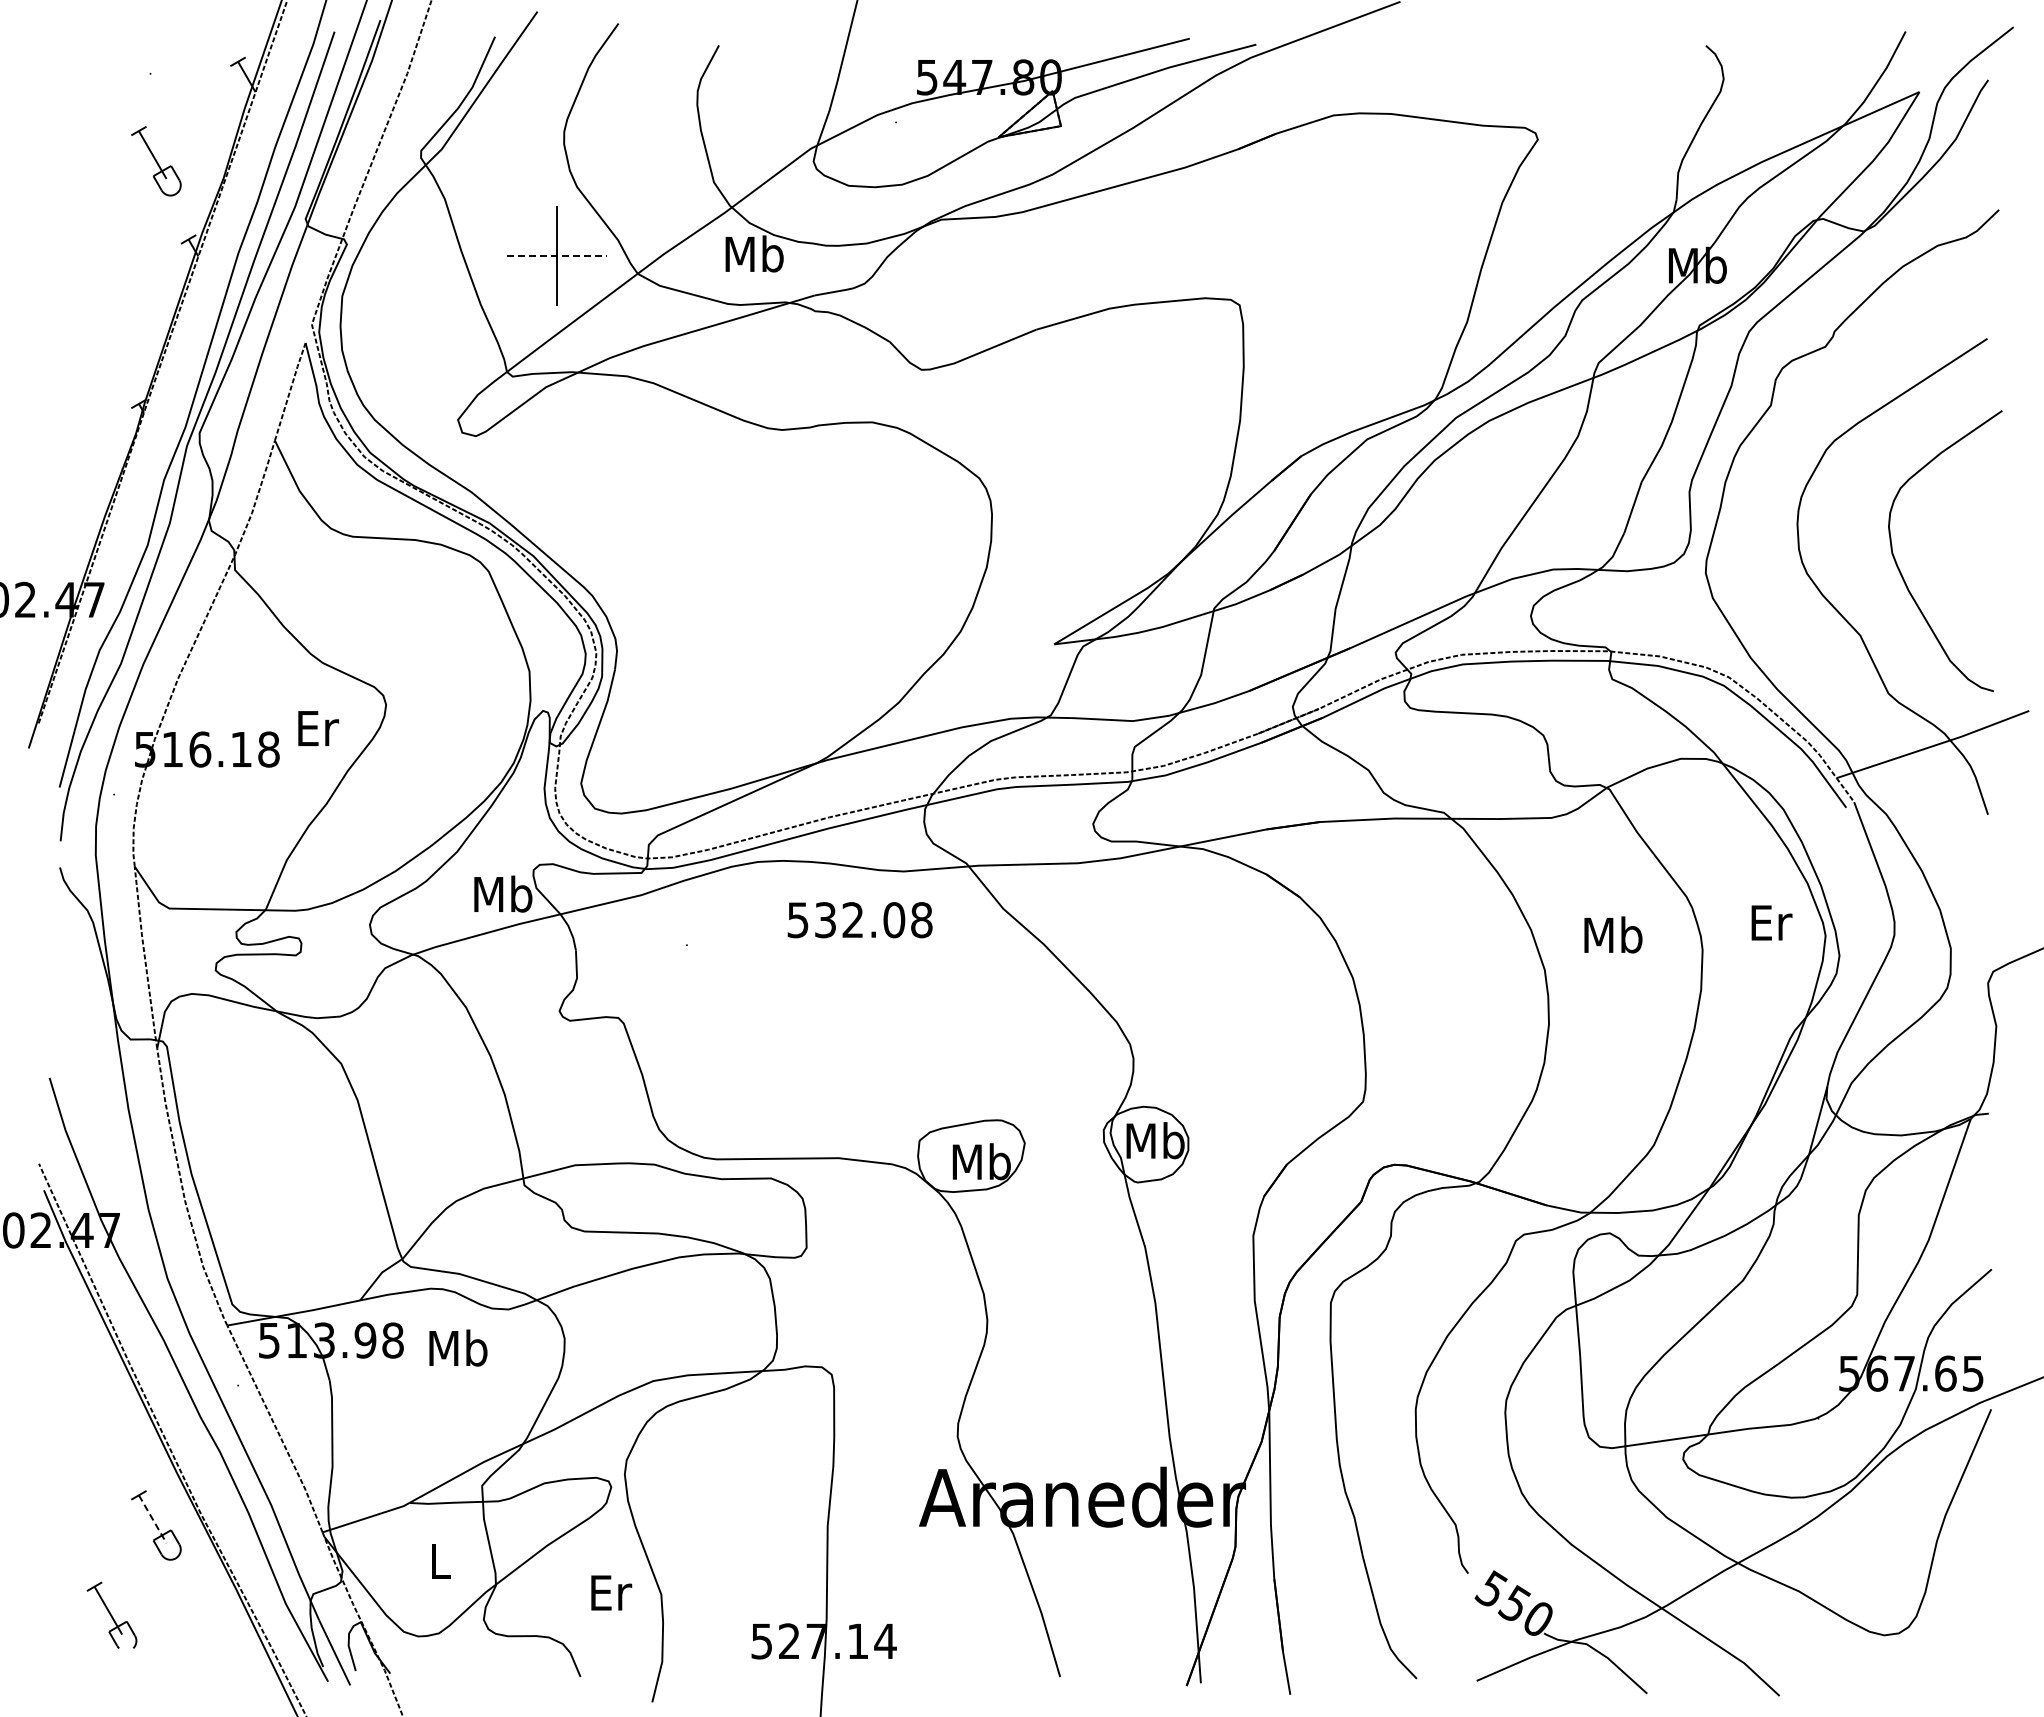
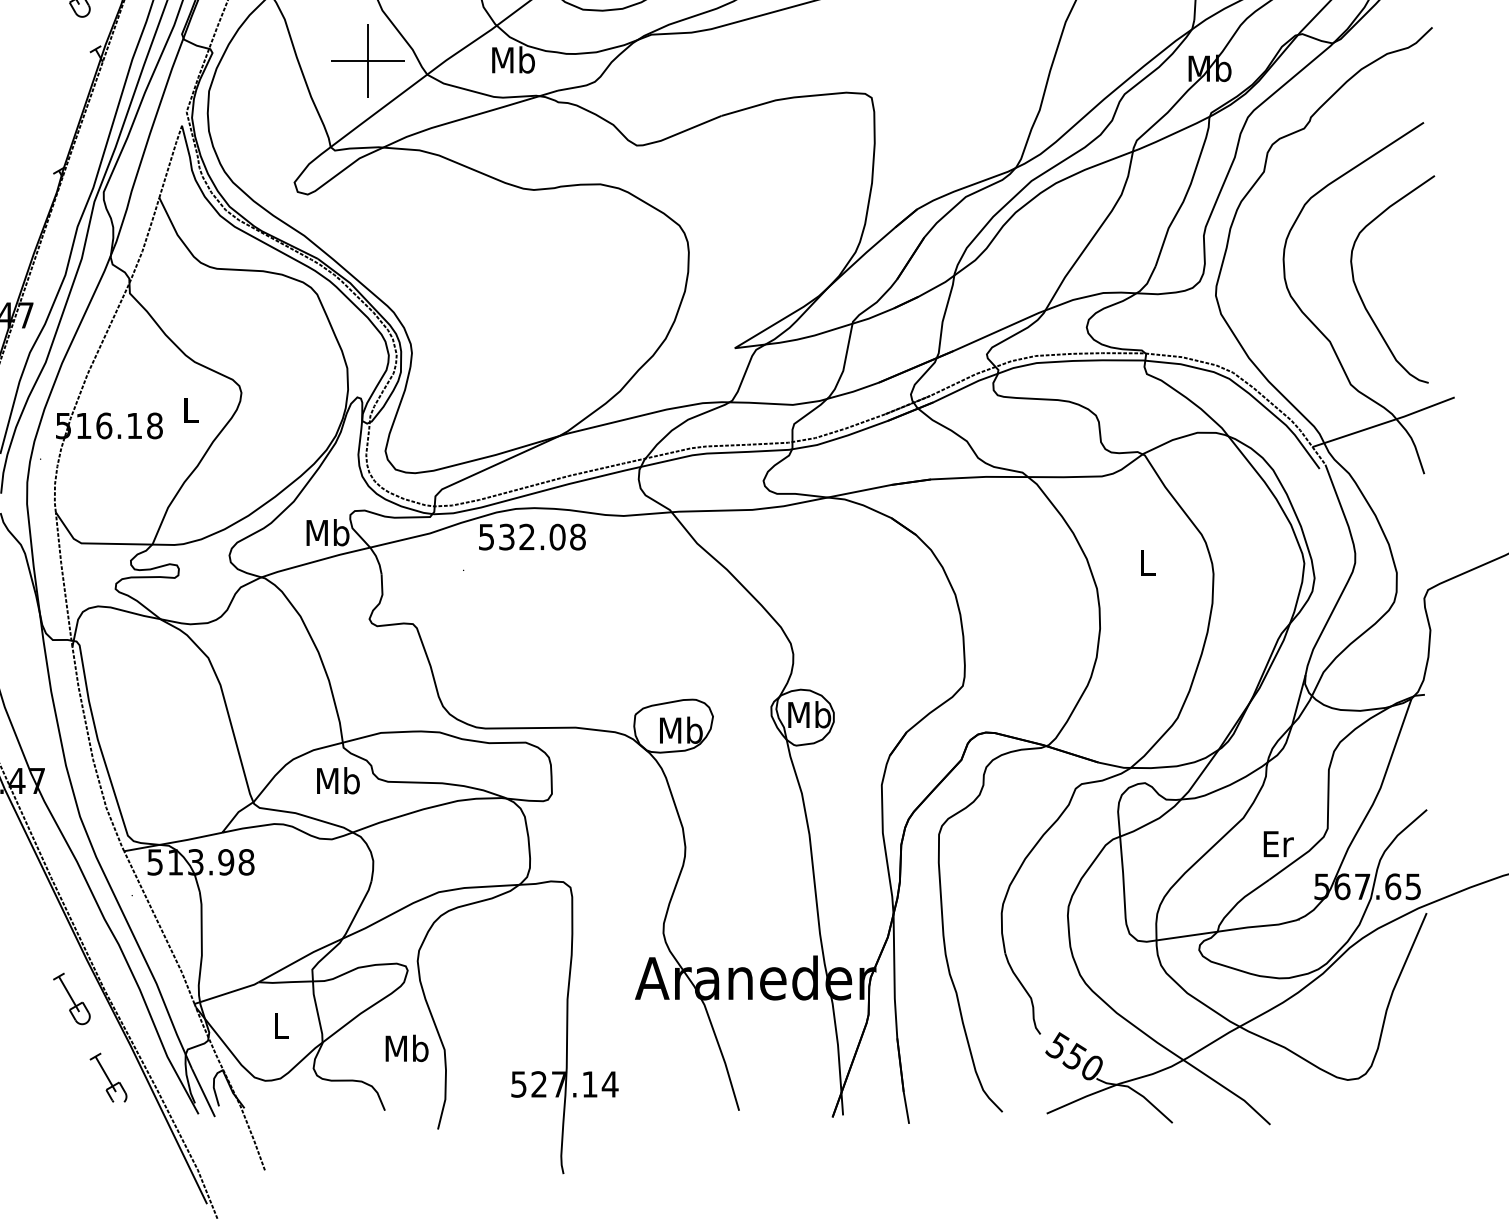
line: (557, 255) -> (368, 61), dashed -> solid
text: (318, 728) -> (191, 410), Er -> L
text: (859, 920) -> (531, 537), moved
text: (1771, 922) -> (1278, 843), moved
text: (1613, 934) -> (1147, 562), Mb -> L
text: (458, 1347) -> (338, 780), moved
line: (152, 1519) -> (68, 994), dashed -> solid
text: (610, 1592) -> (407, 1048), Er -> Mb
part: (111, 1614) -> (108, 1077), moved

